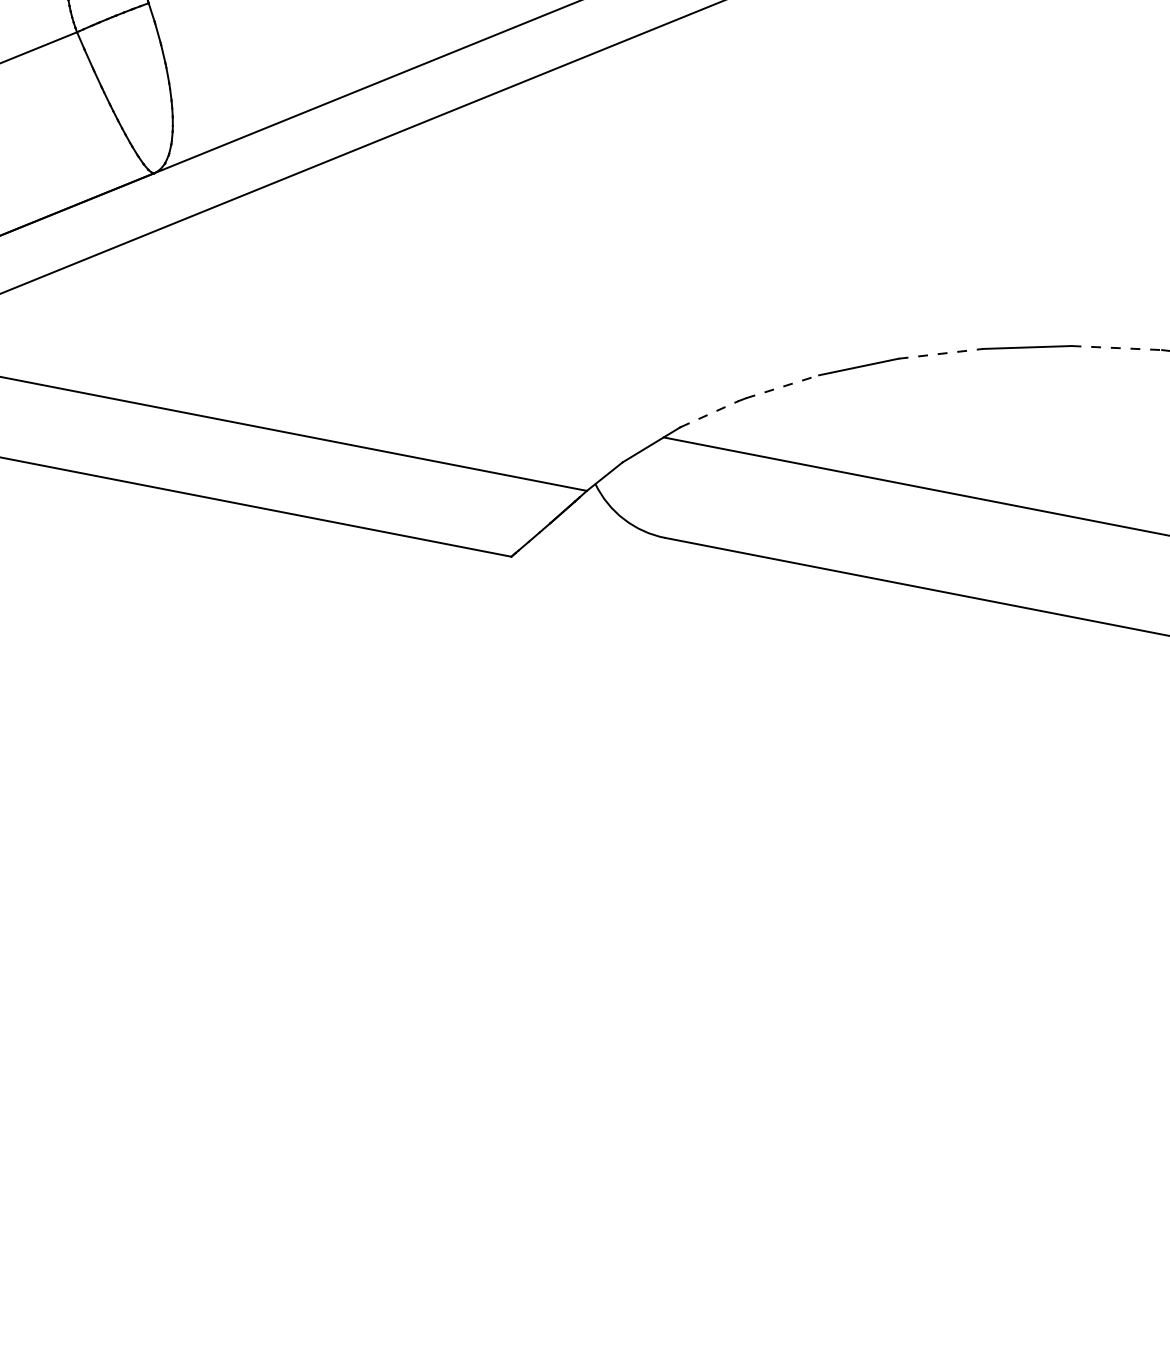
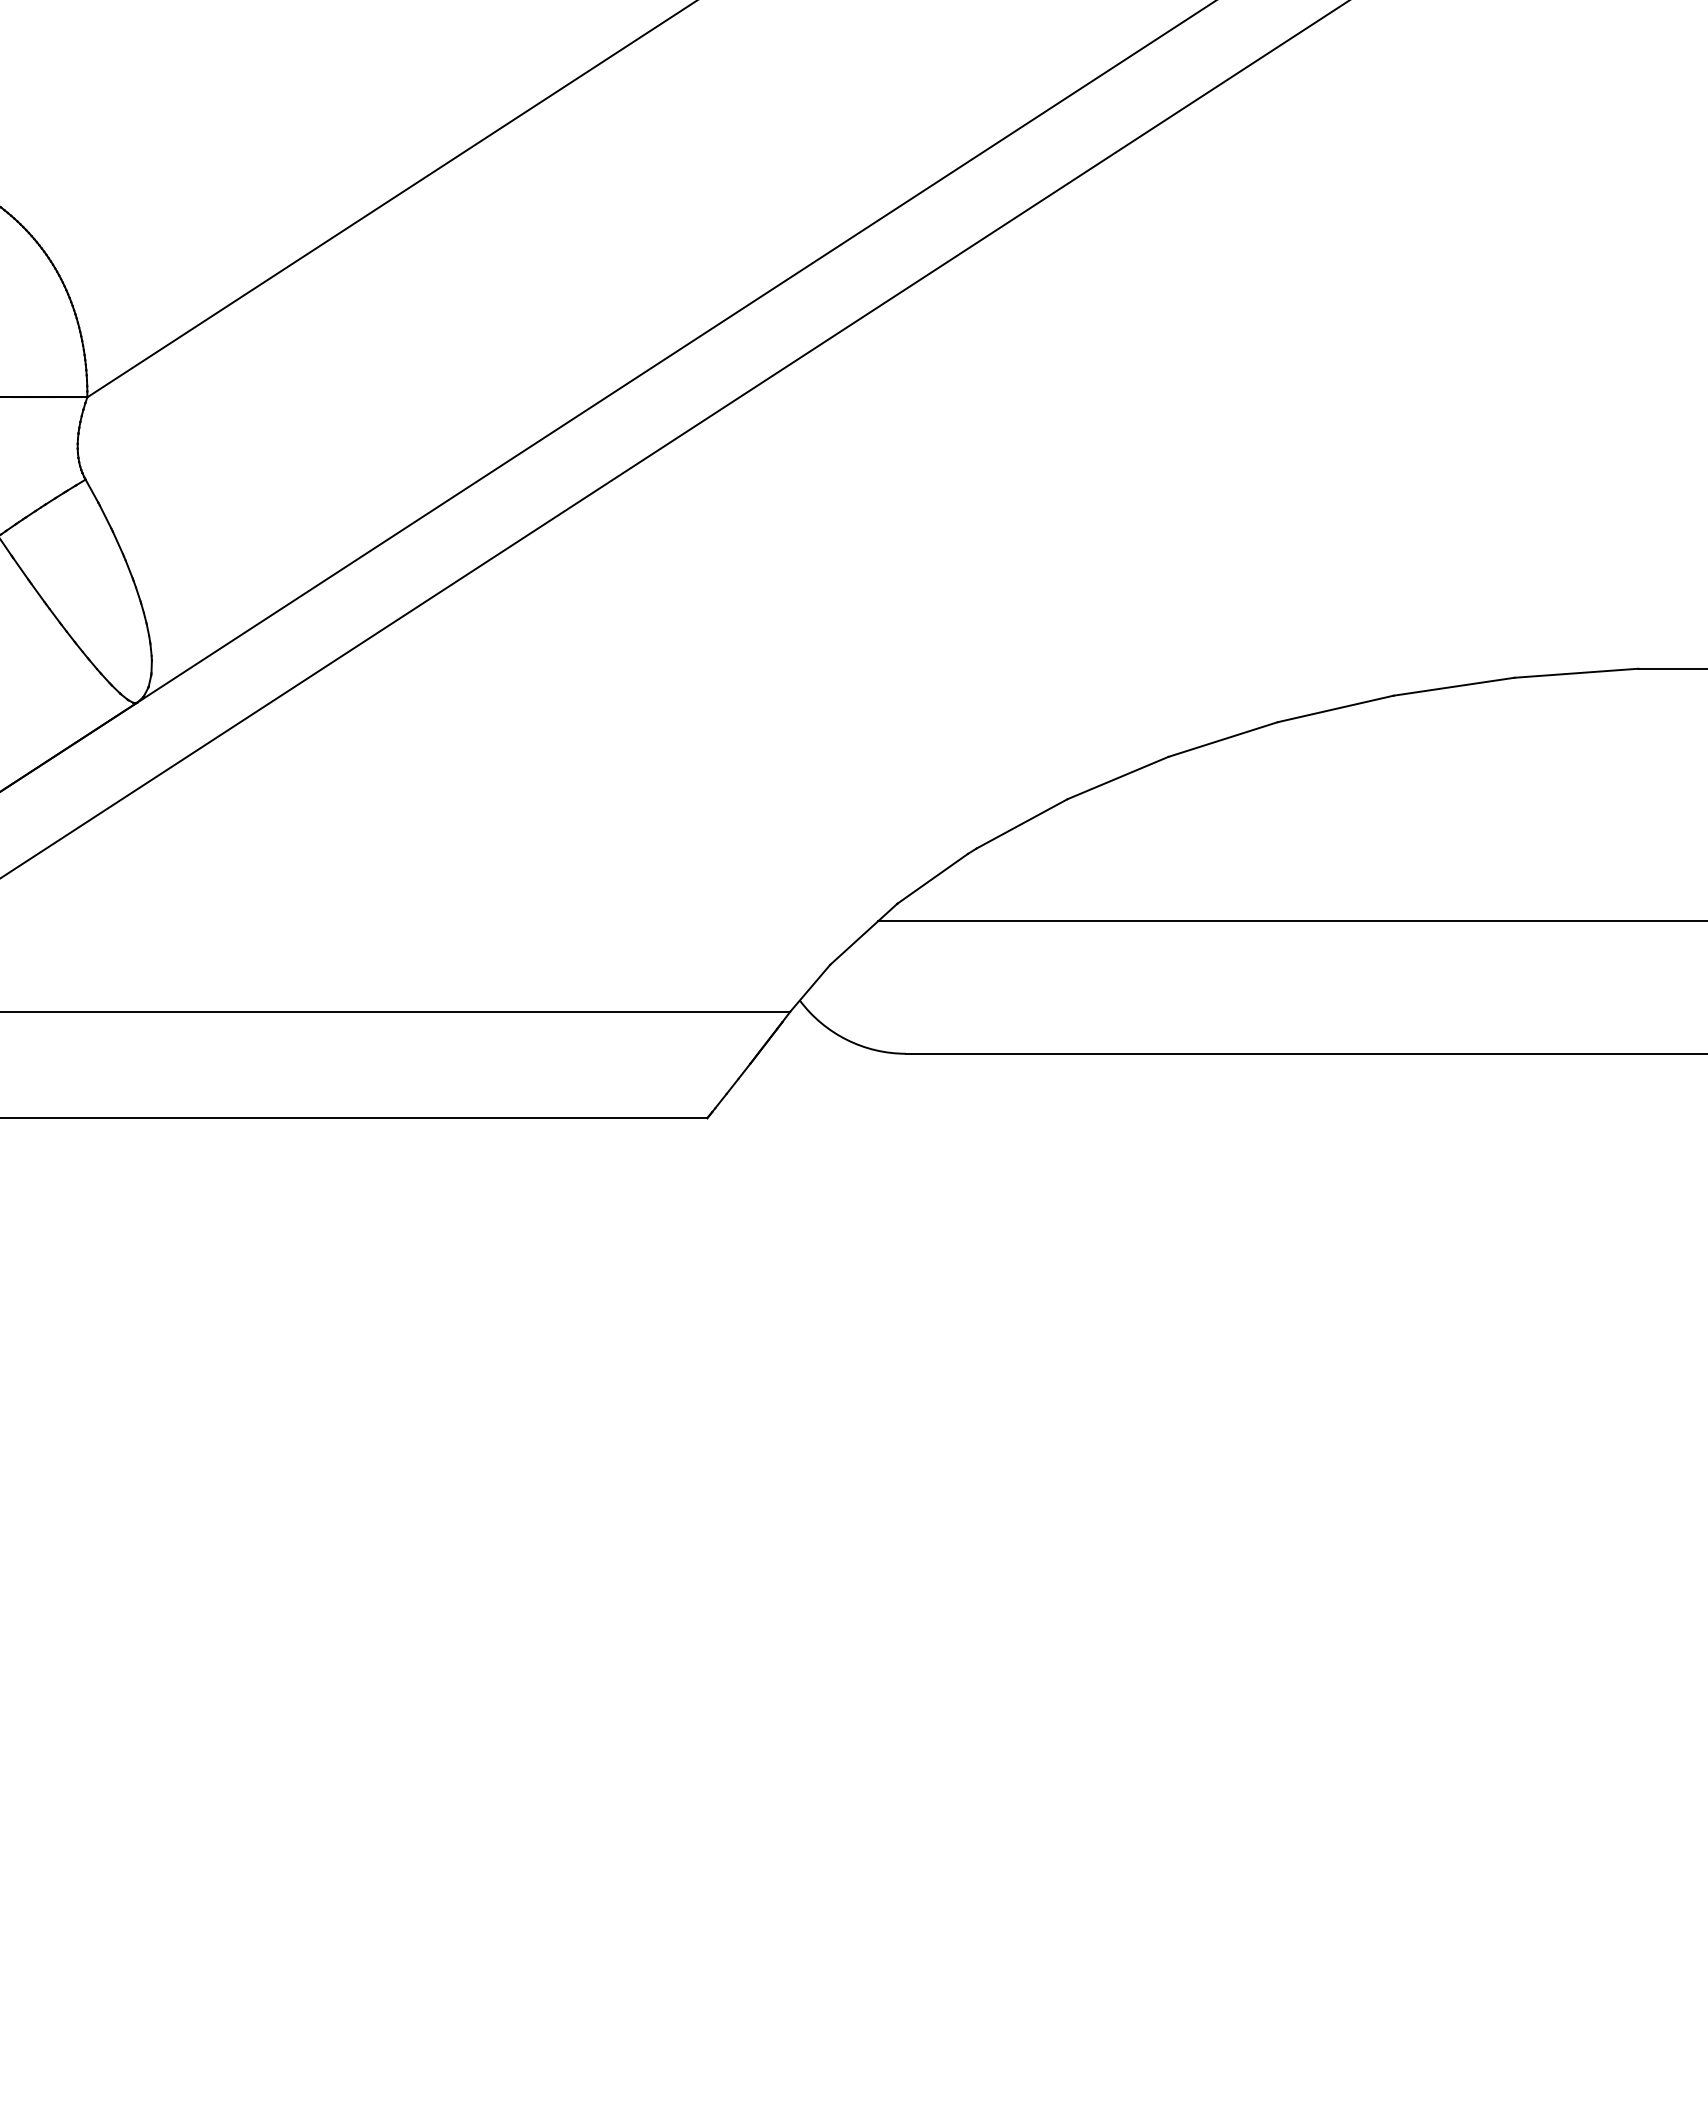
line: (1117, 347) -> (1454, 686), dashed -> solid
line: (941, 353) -> (1223, 739), dashed -> solid
line: (782, 386) -> (1022, 823), dashed -> solid
line: (709, 413) -> (932, 878), dashed -> solid

